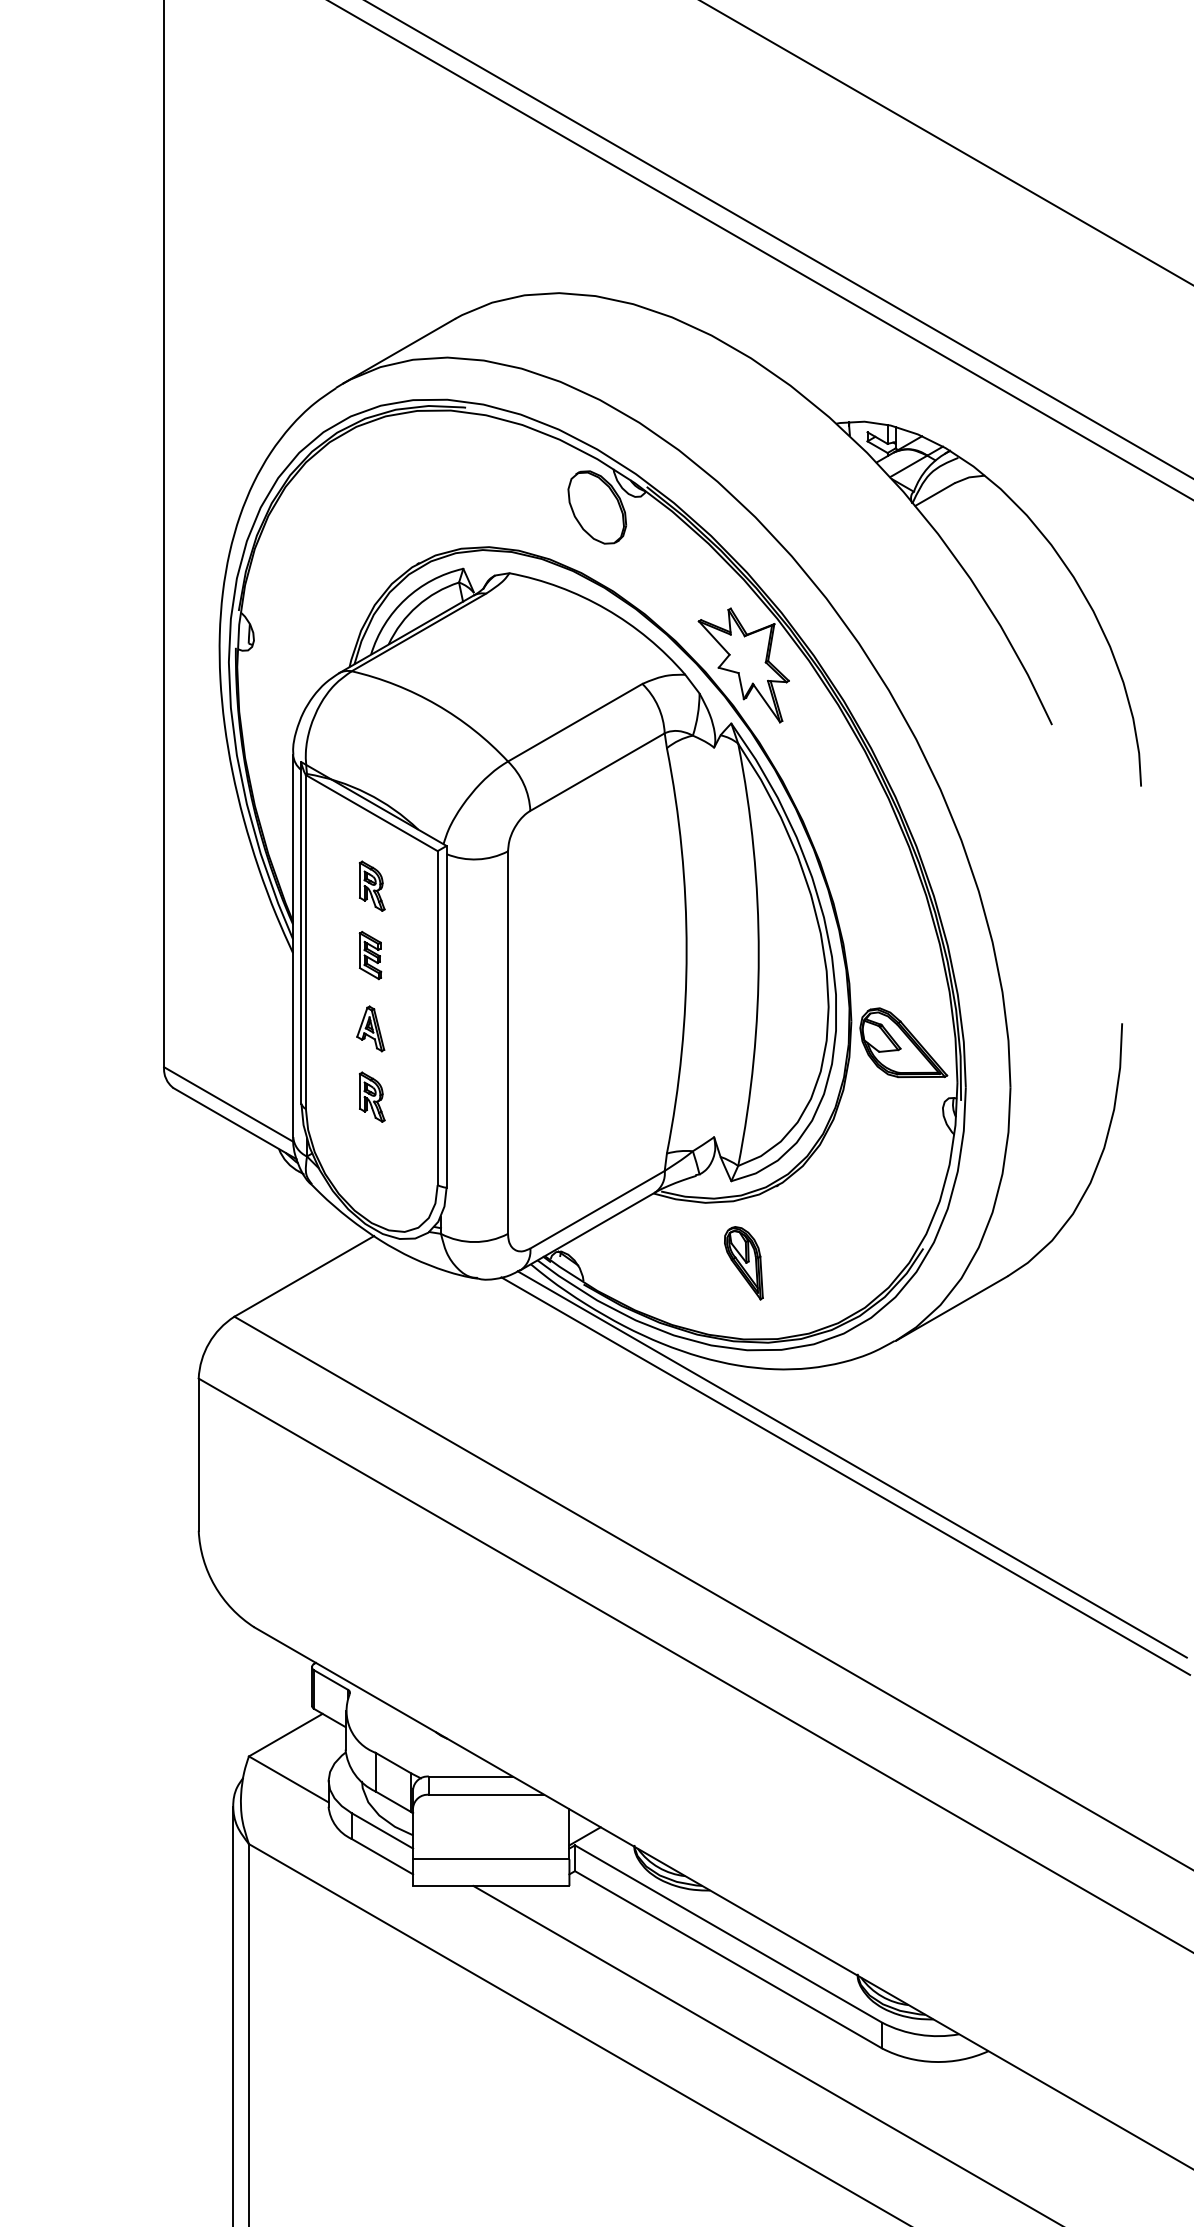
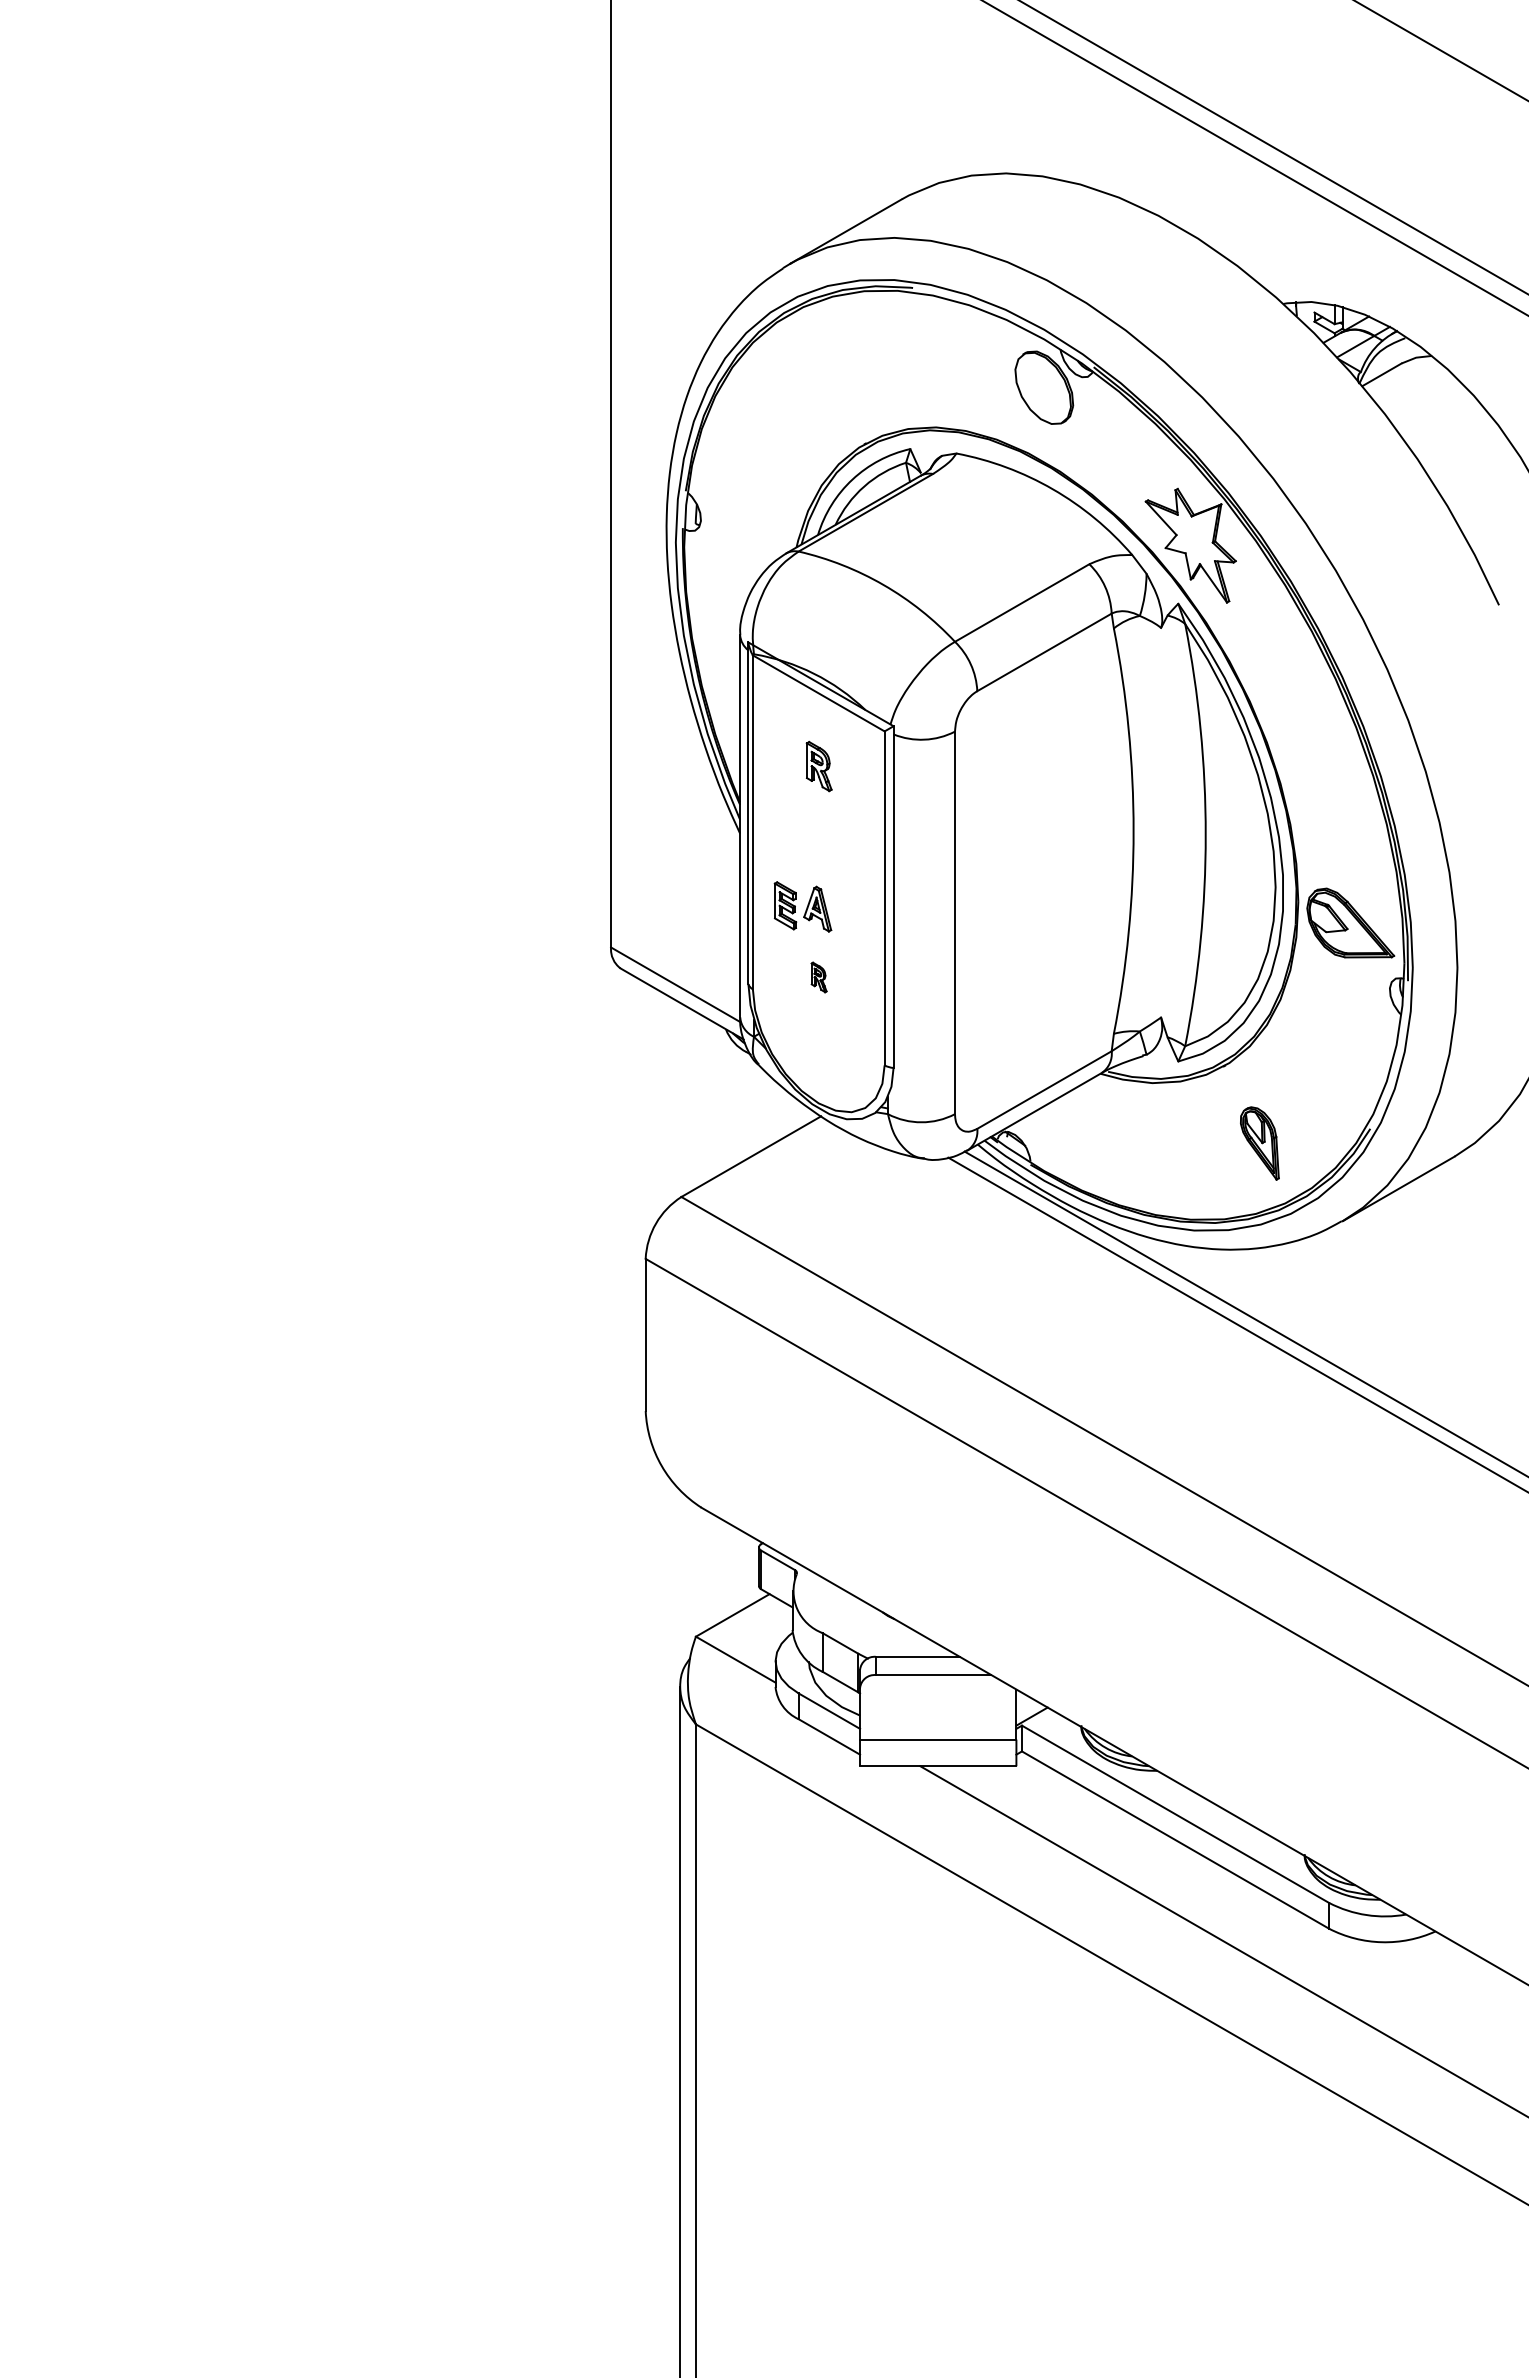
part: (370, 955) -> (785, 905), moved
part: (371, 1097) -> (818, 977), size x0.6
part: (743, 1263) -> (1259, 1143), moved

